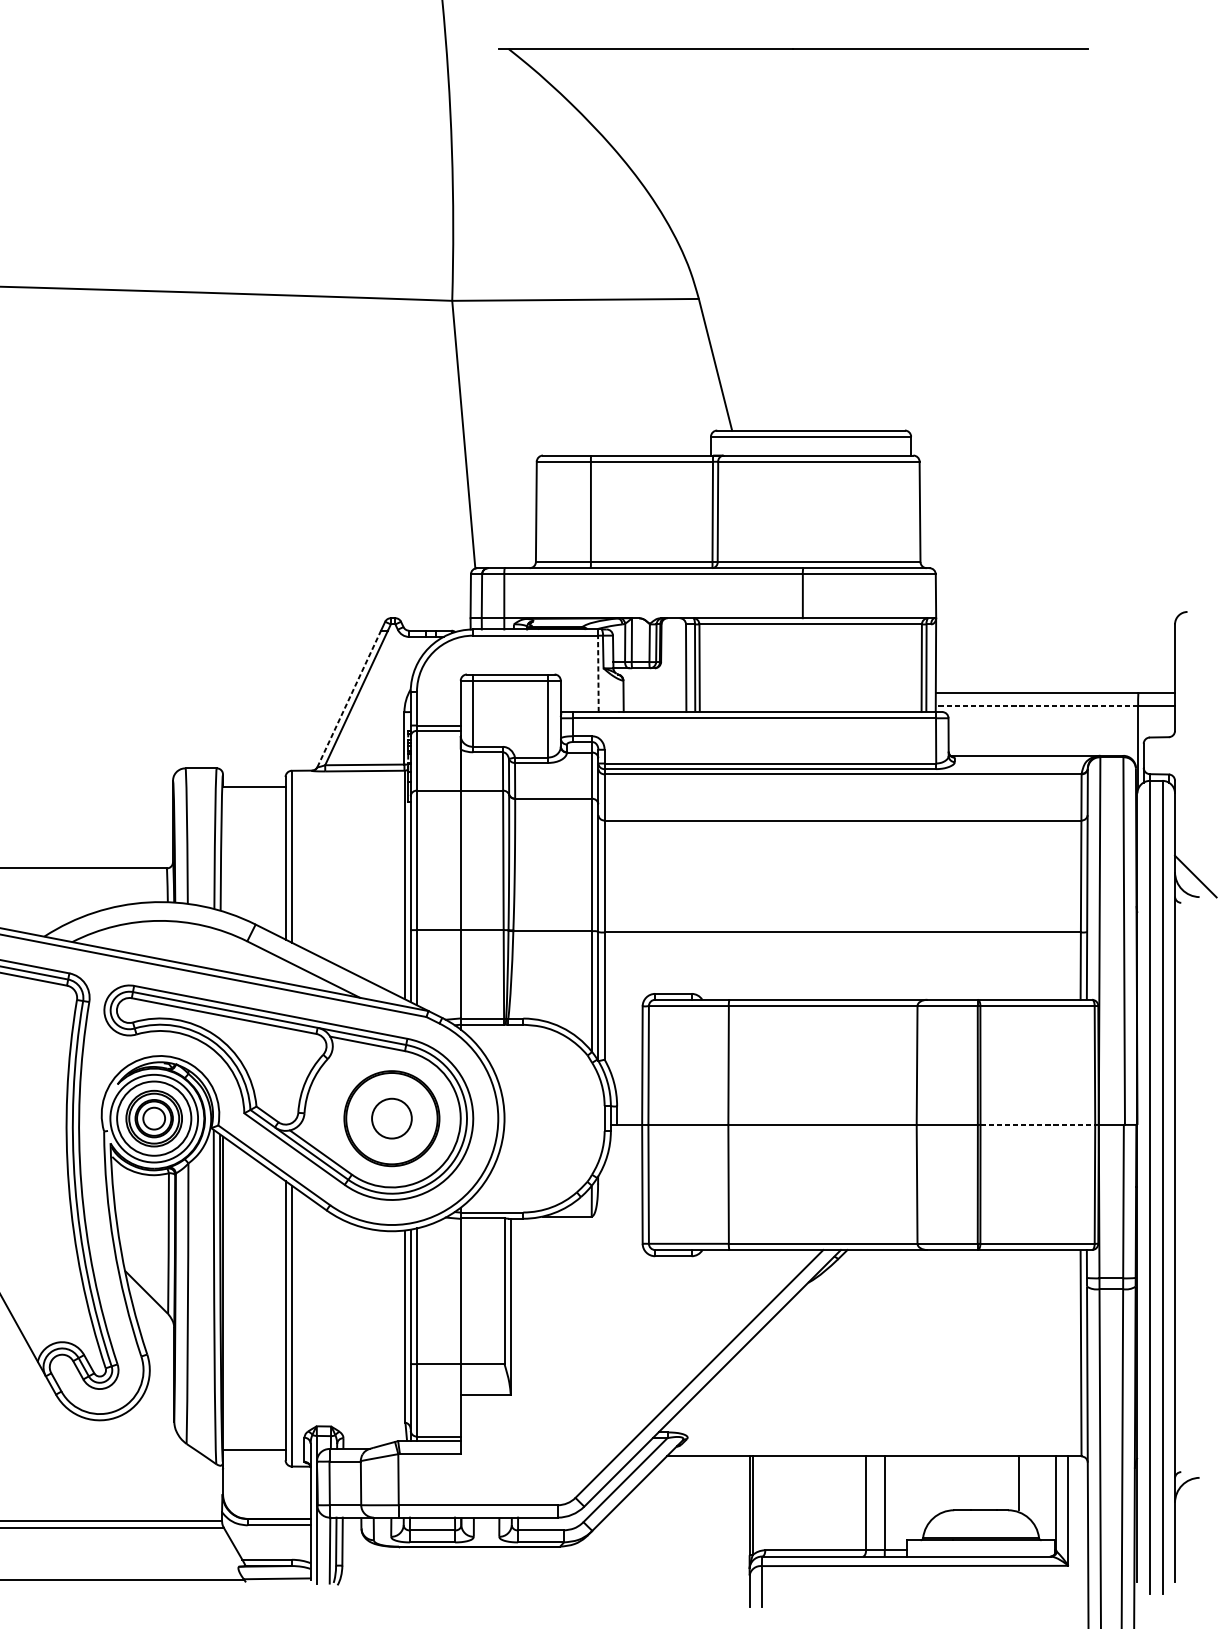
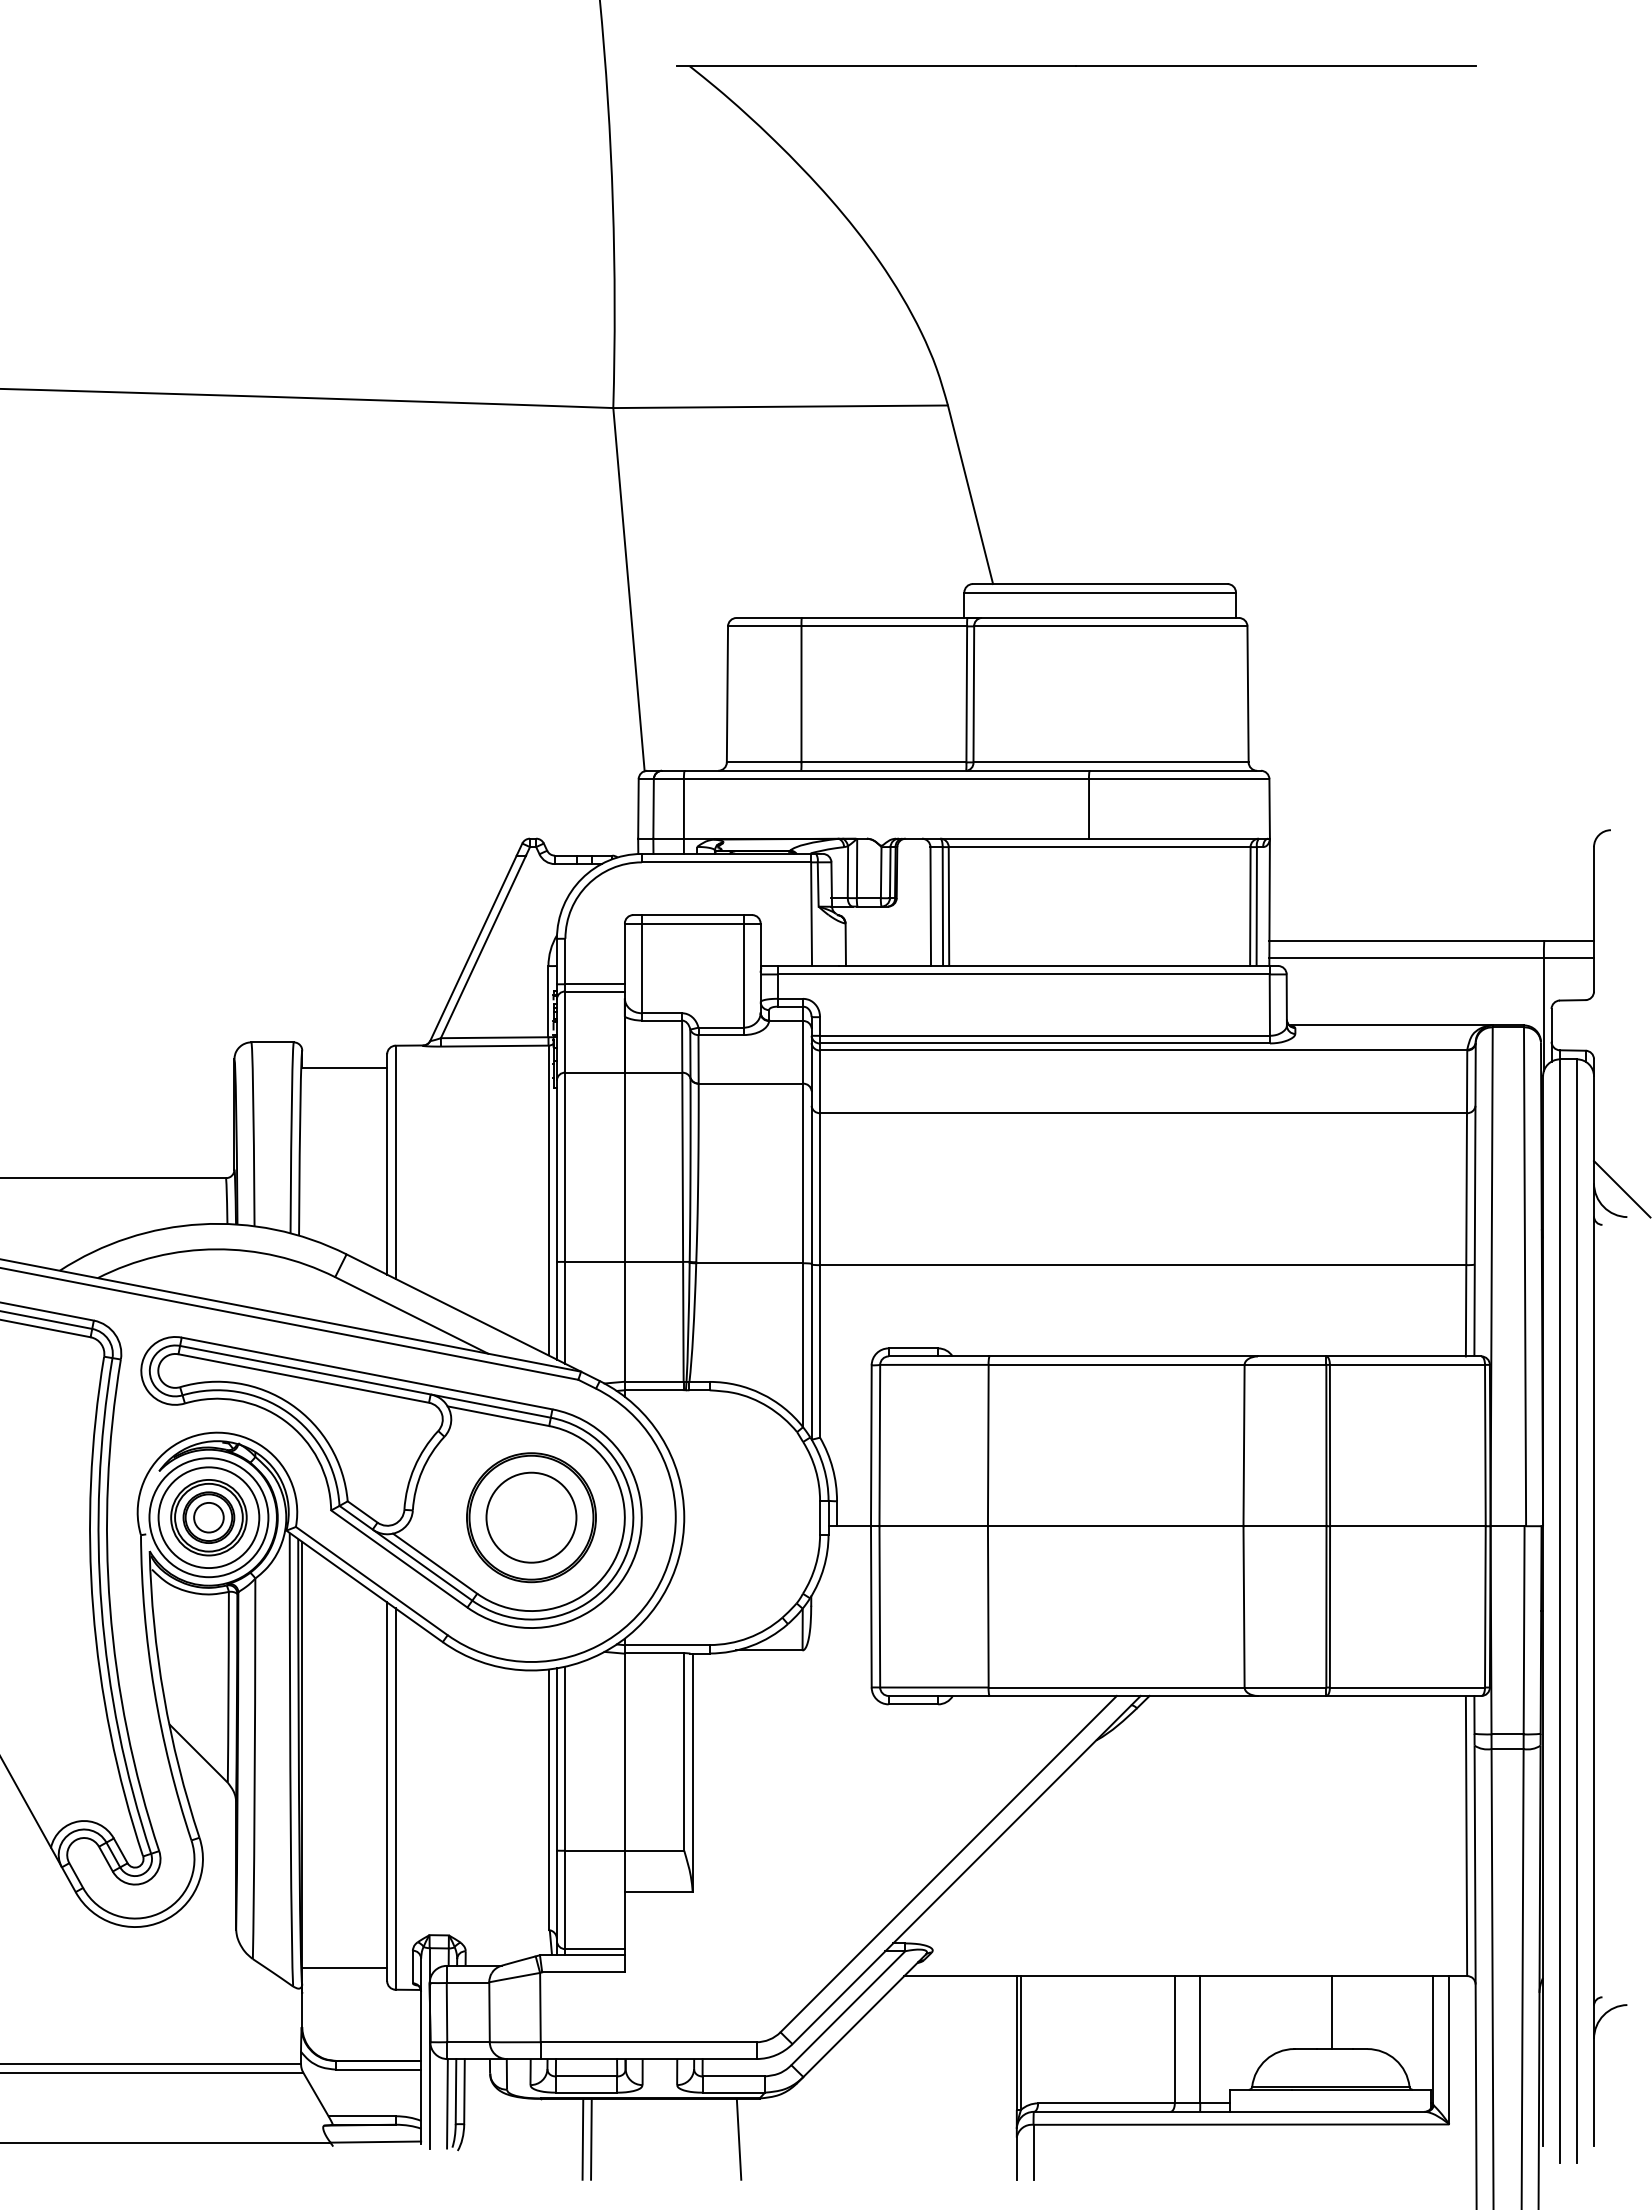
line: (598, 674) -> (811, 914), dashed -> solid
line: (349, 698) -> (473, 947), dashed -> solid
line: (1036, 705) -> (1406, 957), dashed -> solid
circle: (391, 1118) -> (531, 1517), size x1.67
line: (1037, 1125) -> (1407, 1526), dashed -> solid
line: (1019, 1483) -> (1331, 2012), moved
line: (429, 1576) -> (582, 2138), added
line: (436, 1576) -> (591, 2138), added
line: (544, 1576) -> (738, 2138), added

